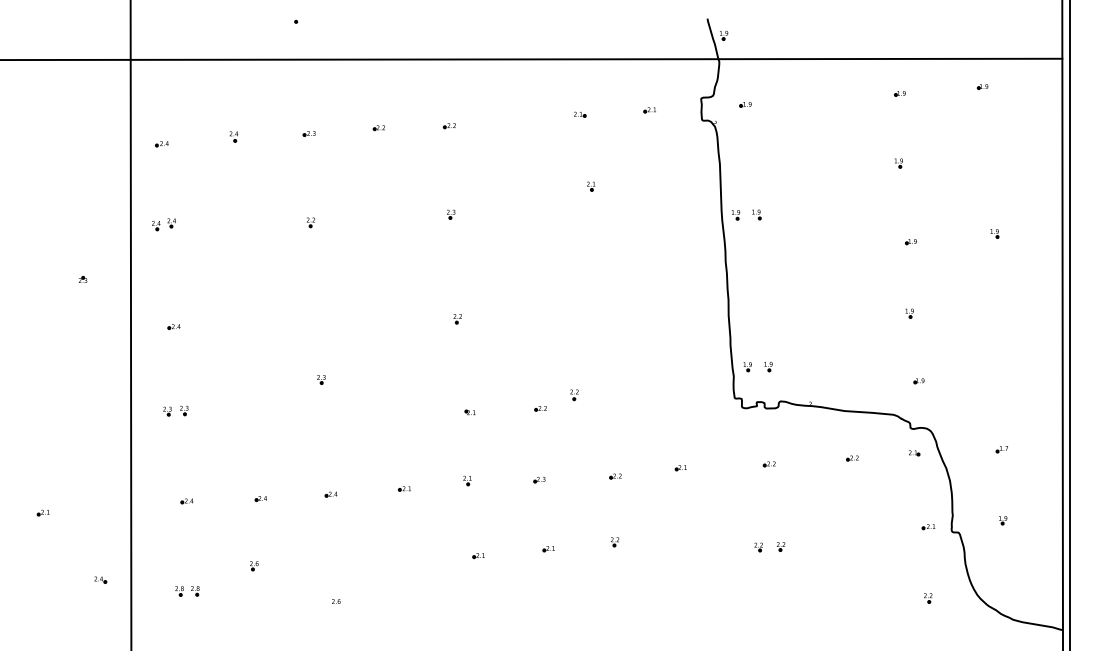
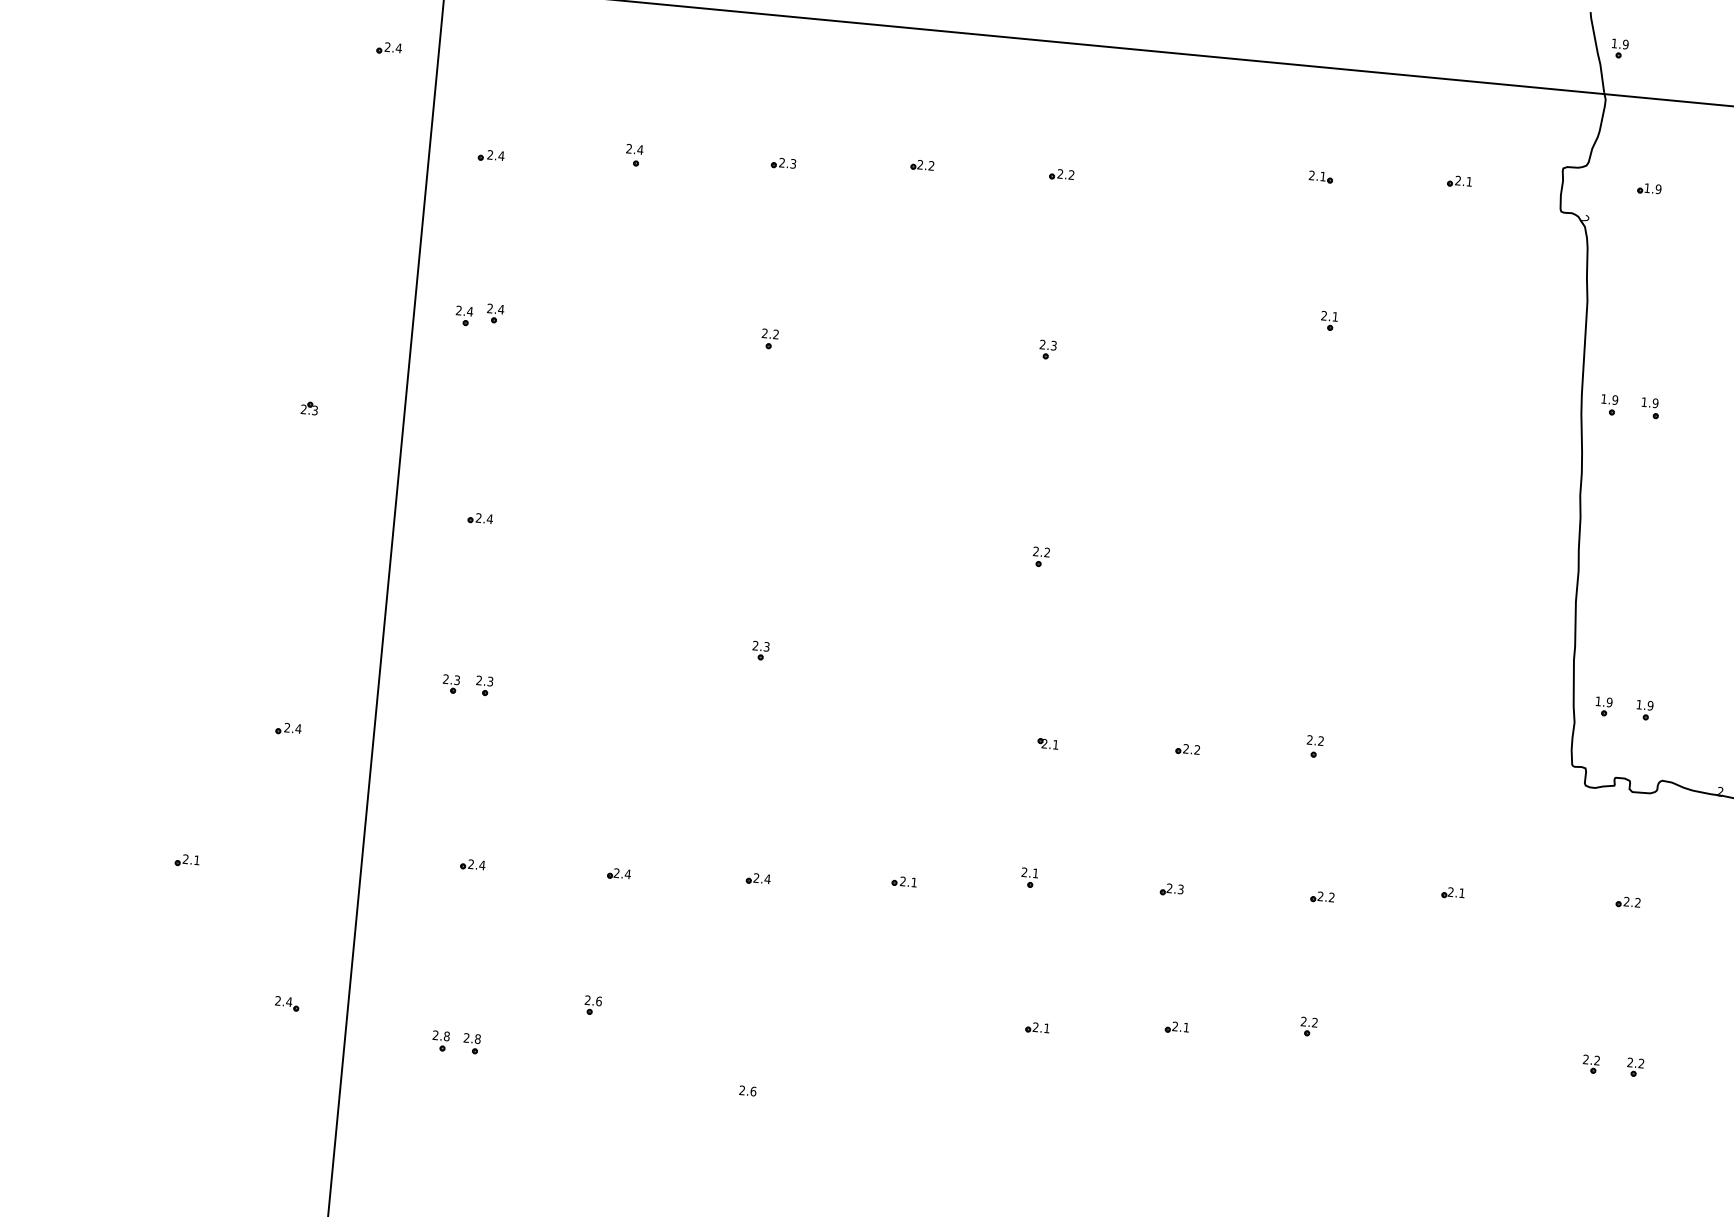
part: (104, 95) -> (386, 49), added
part: (574, 395) -> (1314, 747), moved
part: (87, 442) -> (287, 730), added

